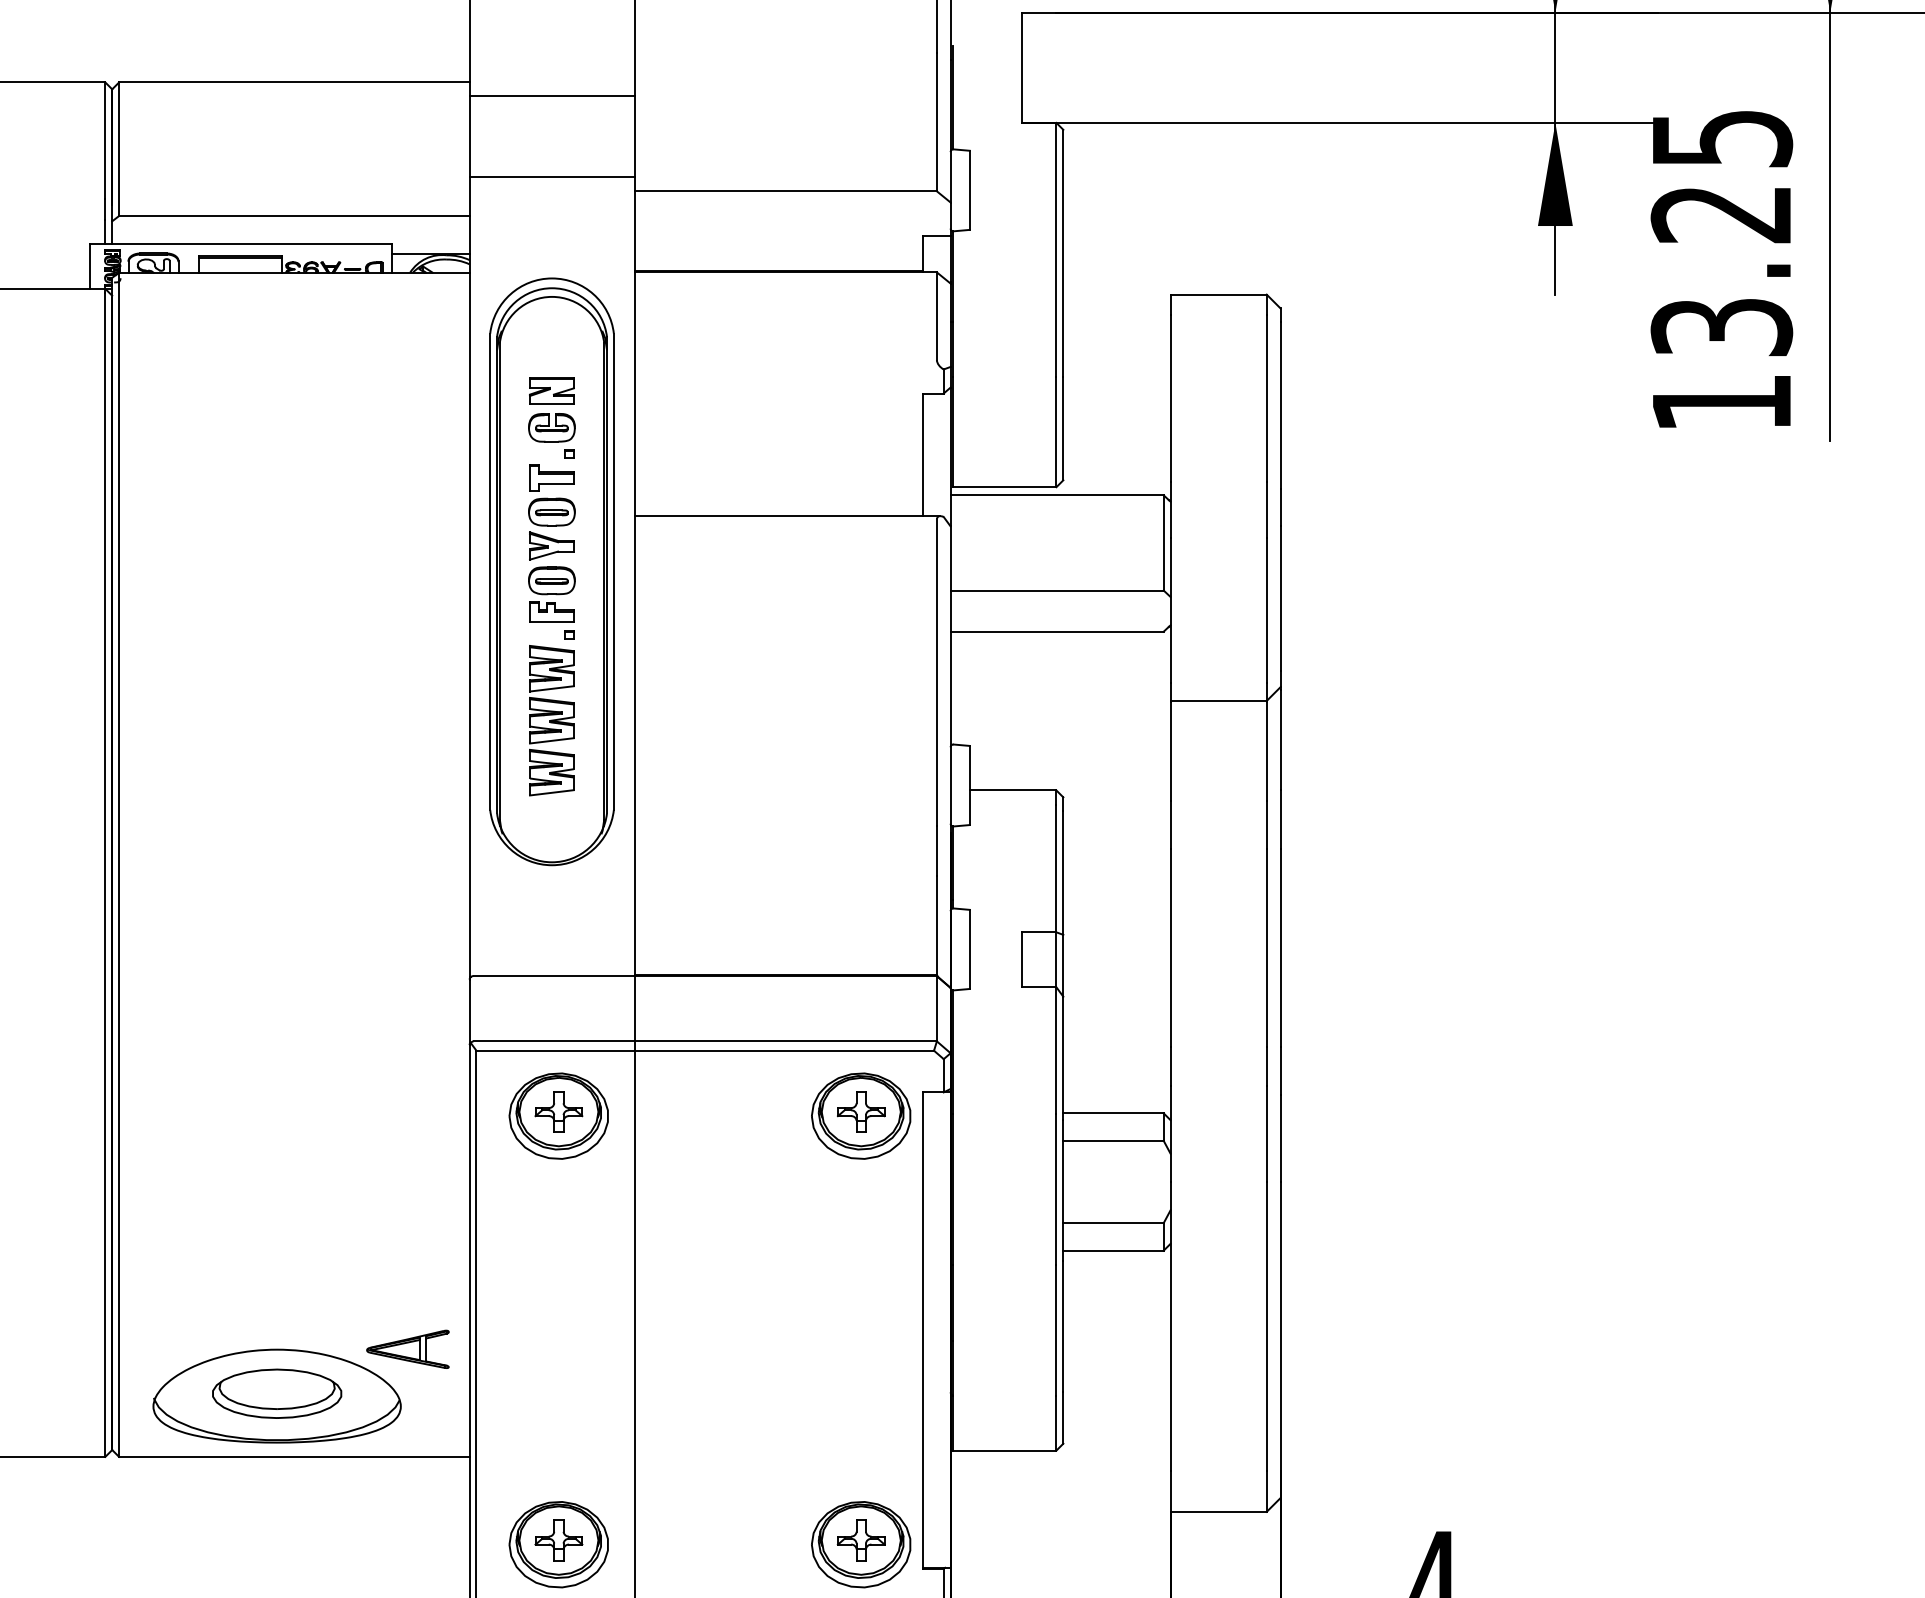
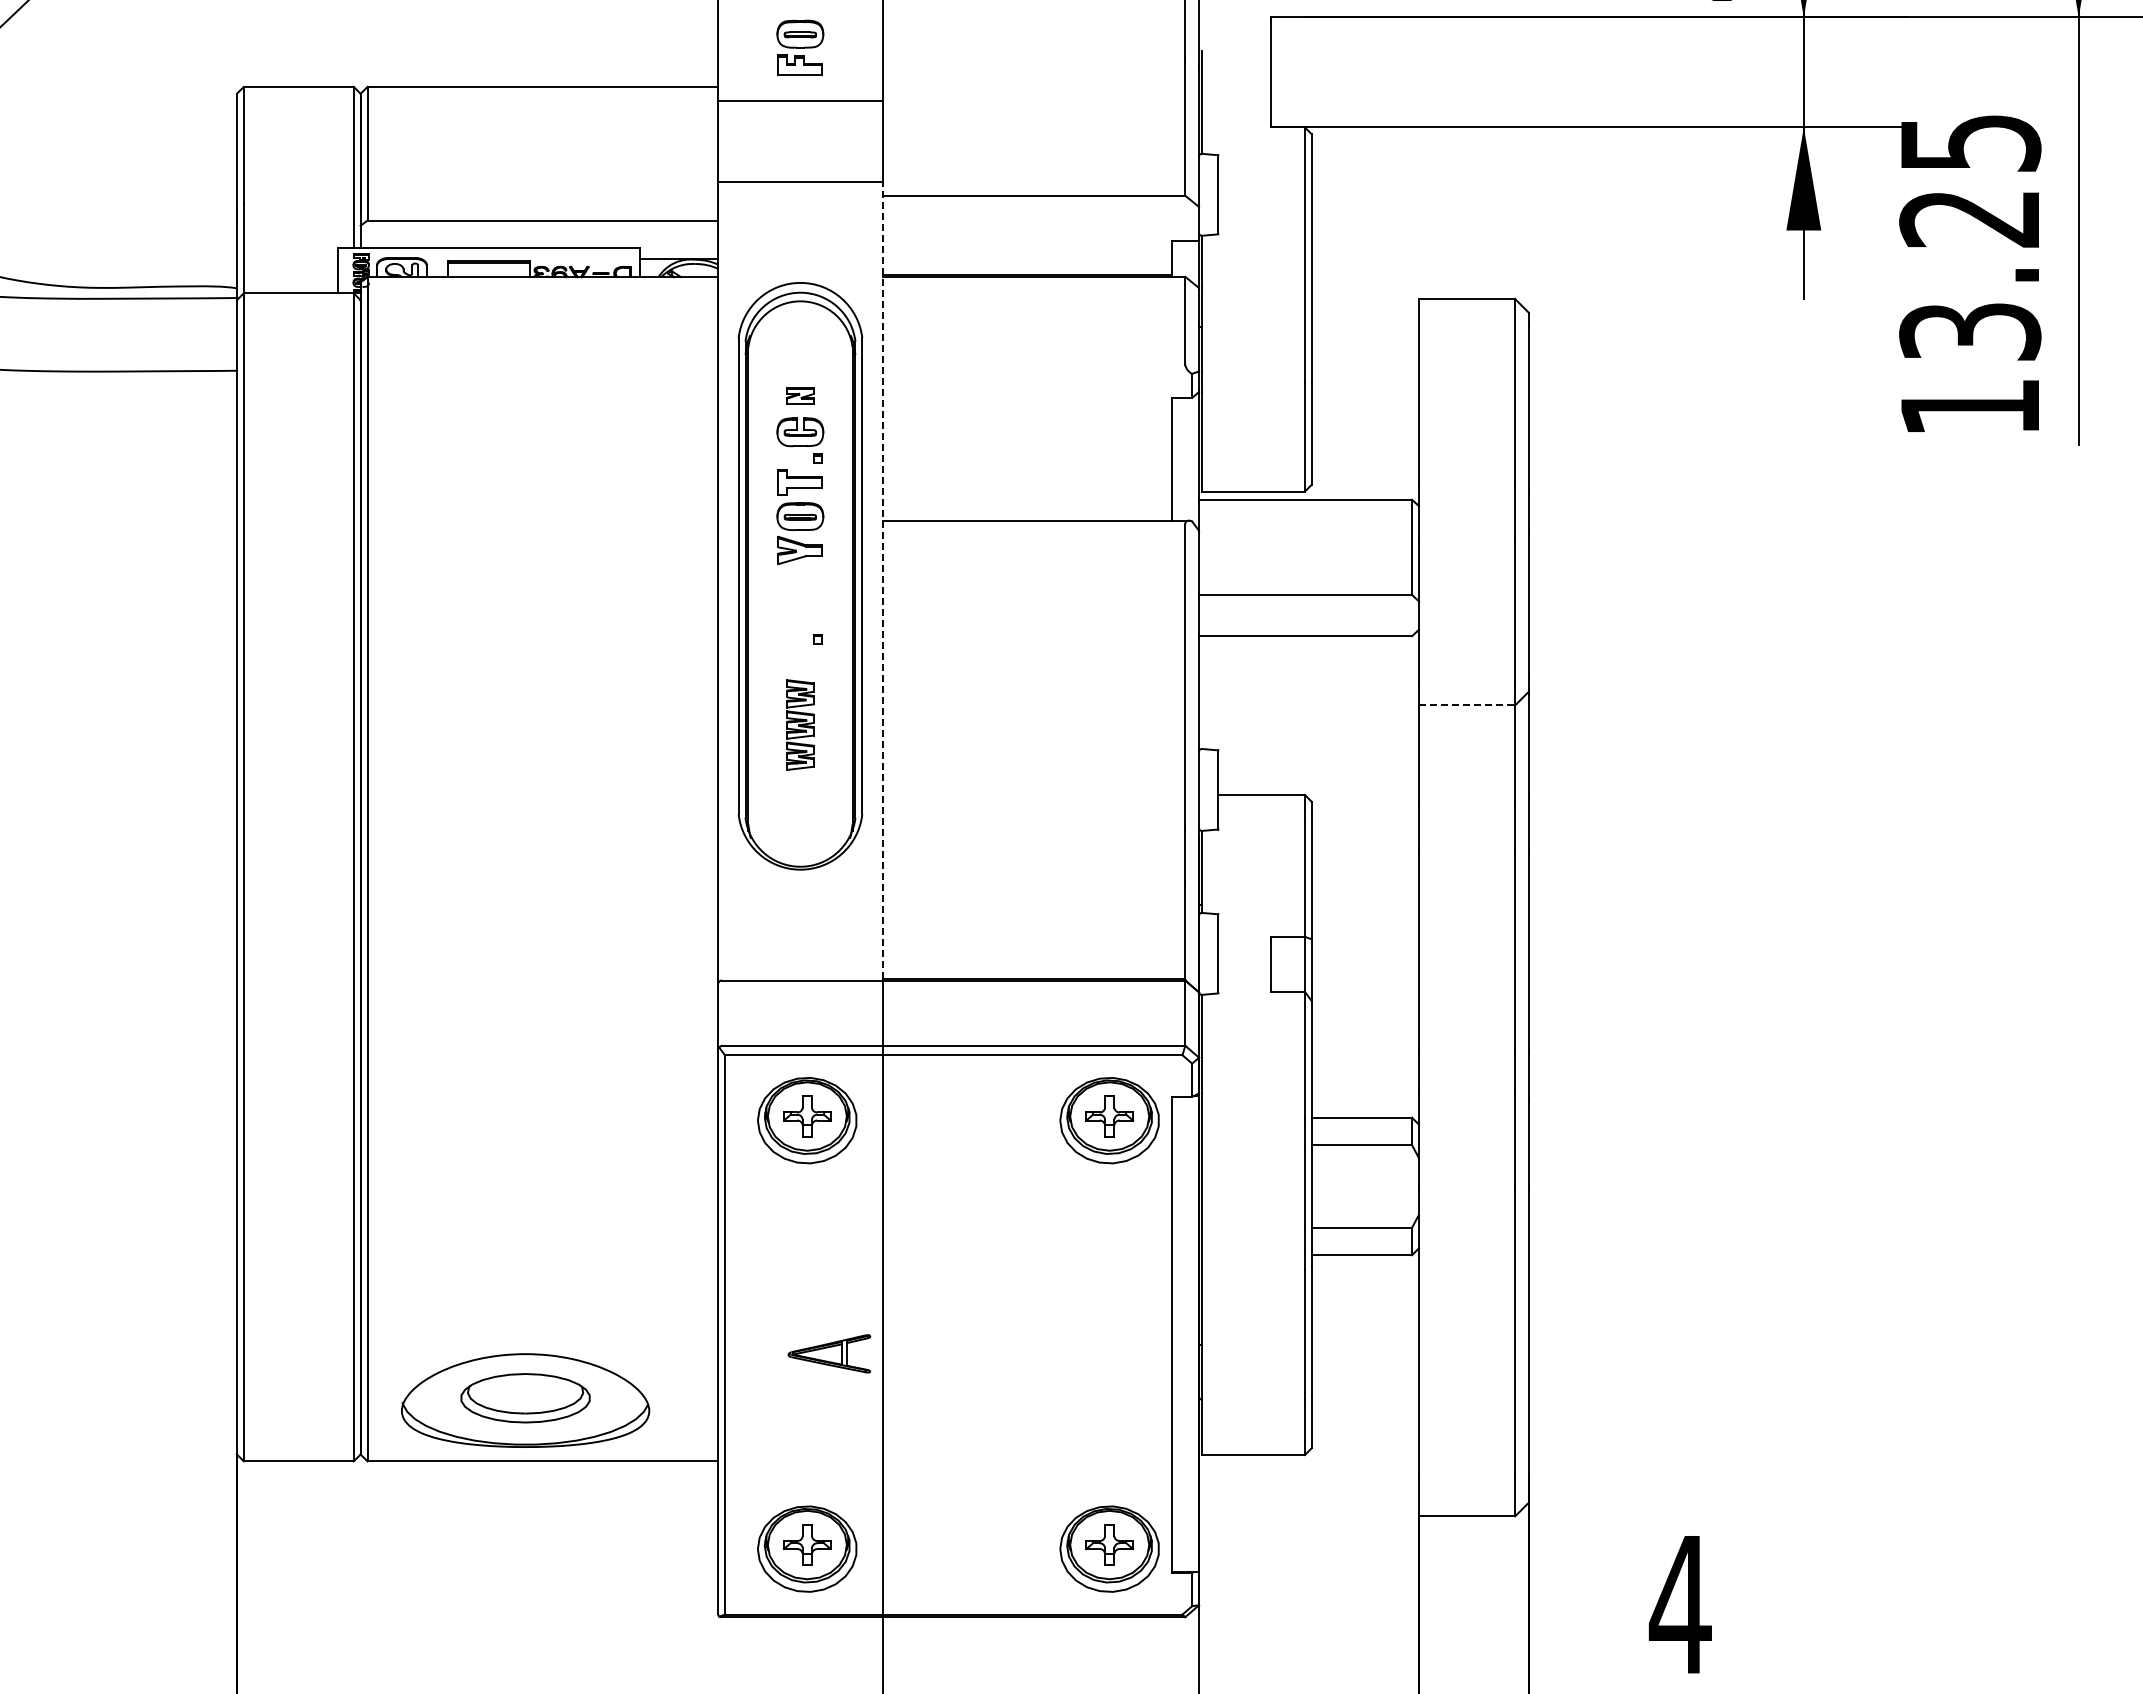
part: (552, 391) -> (800, 395), size x0.6
line: (634, 576) -> (882, 580), solid -> dashed
part: (552, 594) -> (800, 47), moved
line: (1219, 701) -> (1467, 705), solid -> dashed
part: (552, 720) -> (800, 724), size x0.6
part: (408, 1349) -> (829, 1353), moved

